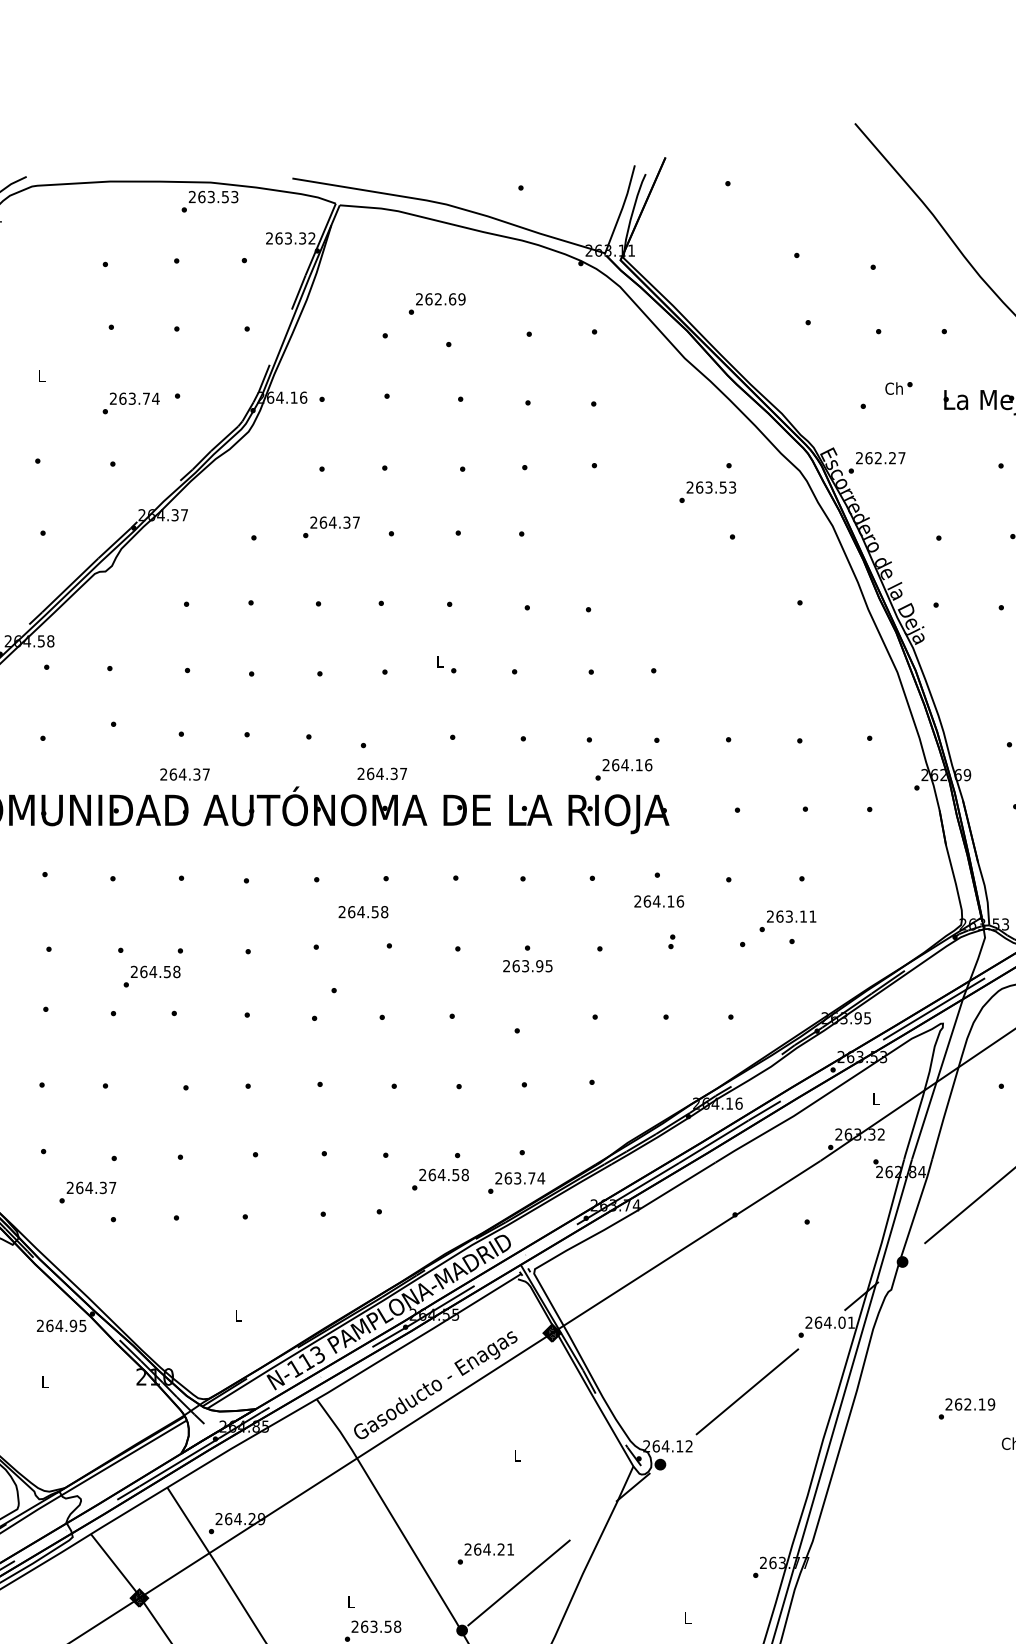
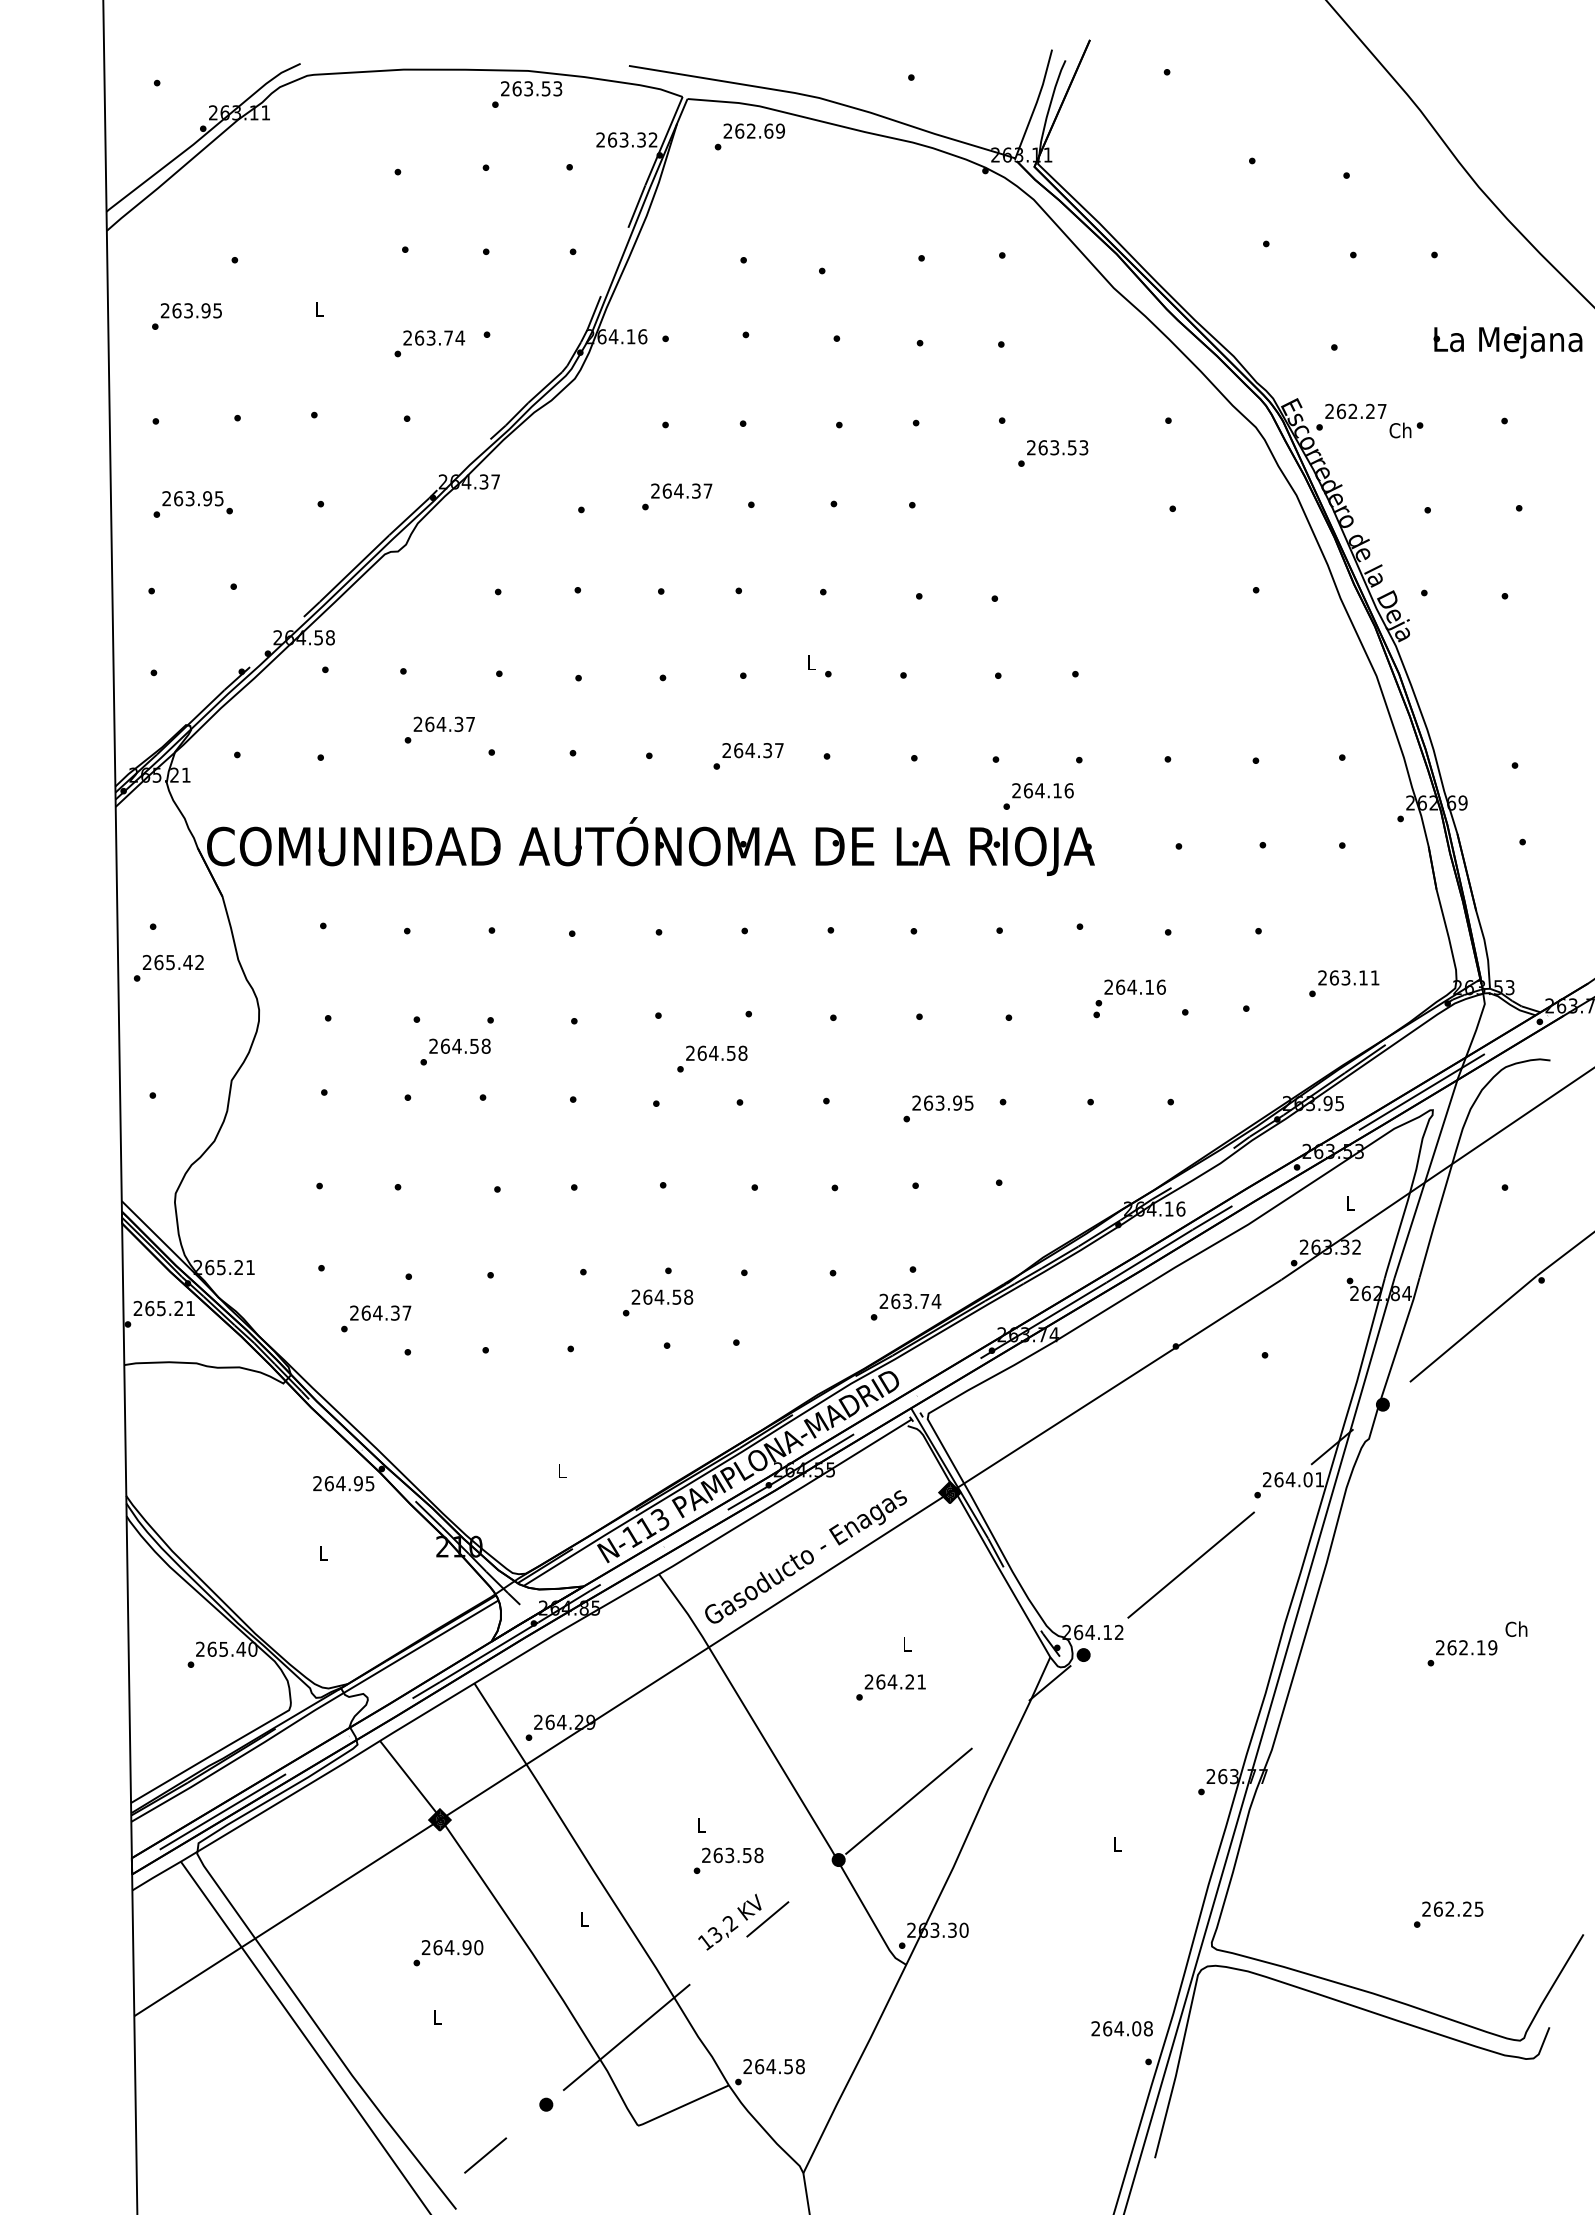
text: (436, 303) -> (749, 136), moved
text: (899, 388) -> (1406, 430), moved
text: (708, 492) -> (1053, 453), moved
text: (184, 773) -> (443, 723), moved
text: (381, 773) -> (752, 750), moved
text: (658, 900) -> (1134, 986), moved
text: (363, 911) -> (716, 1052), moved
text: (788, 921) -> (1344, 983), moved
text: (527, 965) -> (942, 1102), moved
text: (440, 1179) -> (658, 1302), moved
text: (966, 1409) -> (1462, 1653), moved
text: (485, 1554) -> (890, 1687), moved

